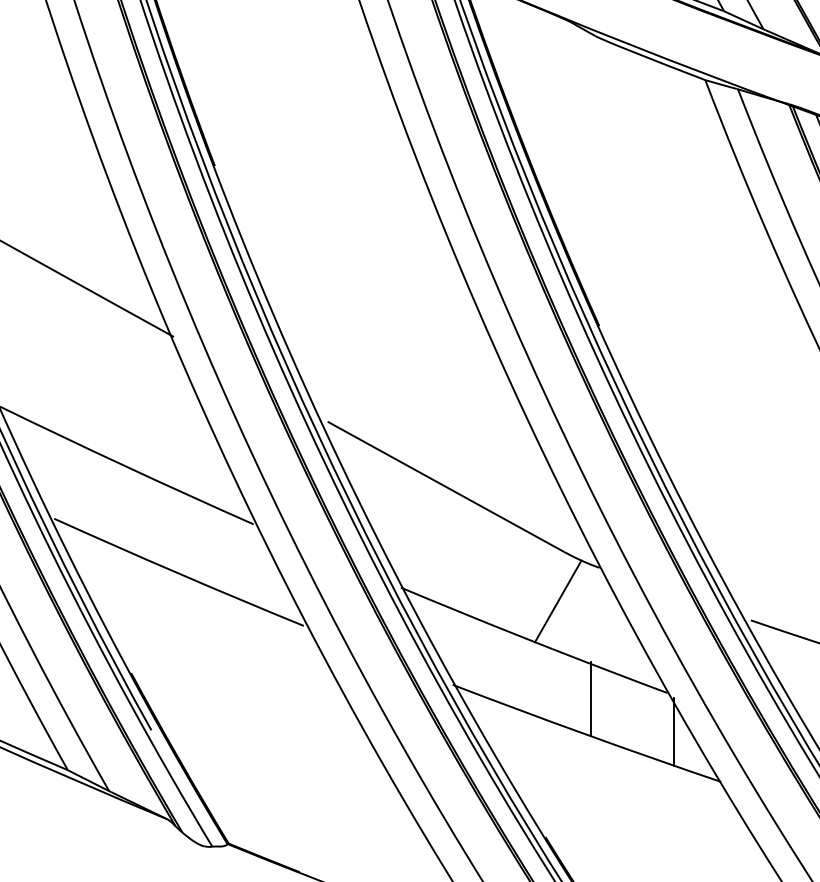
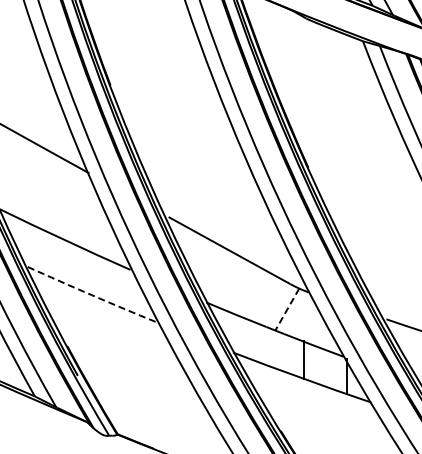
arc: (177, 574) -> (91, 295), solid -> dashed
line: (558, 603) -> (287, 310), solid -> dashed

